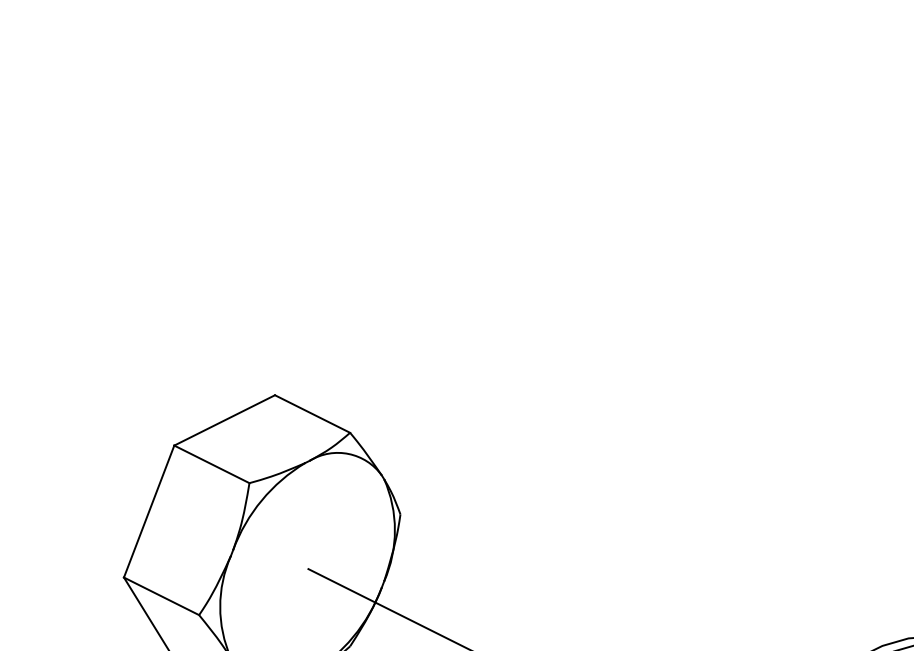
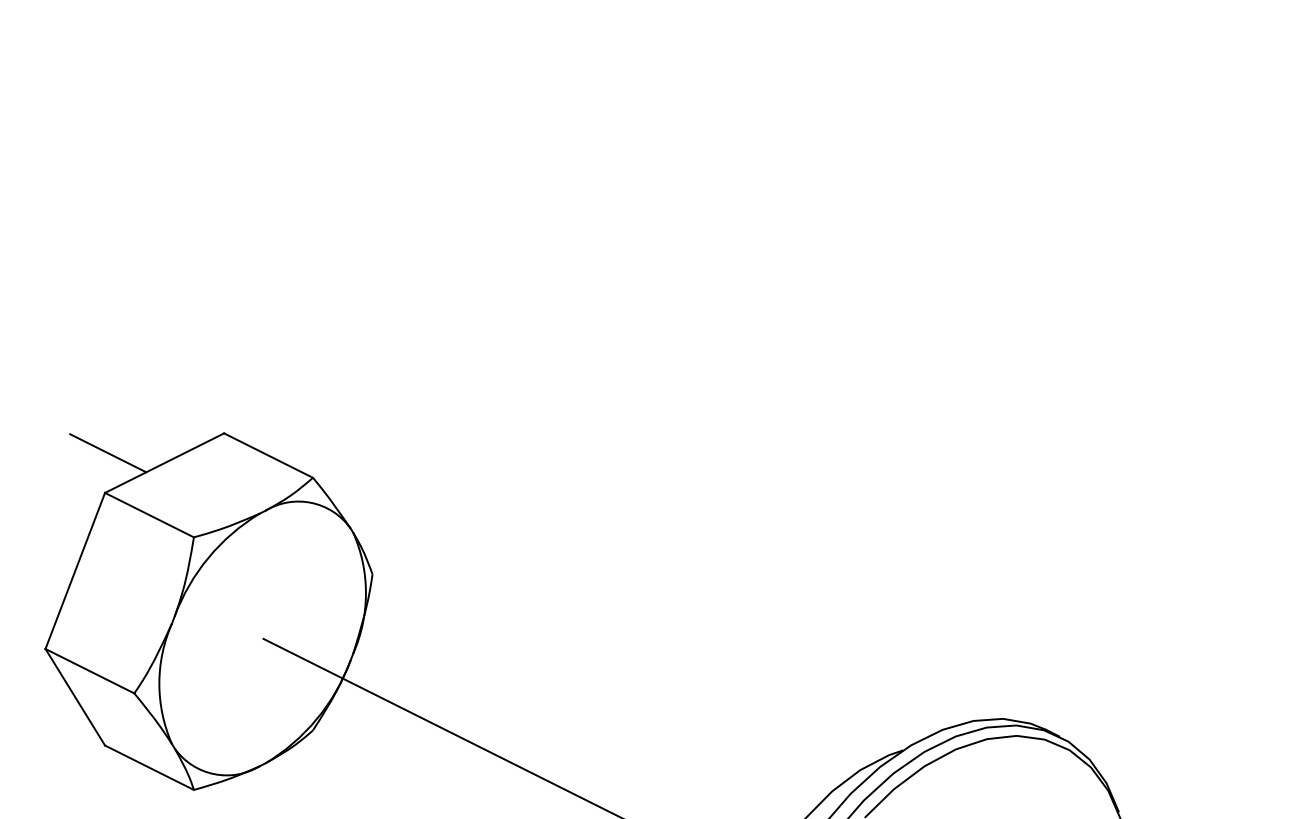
line: (177, 412) -> (108, 453), added

